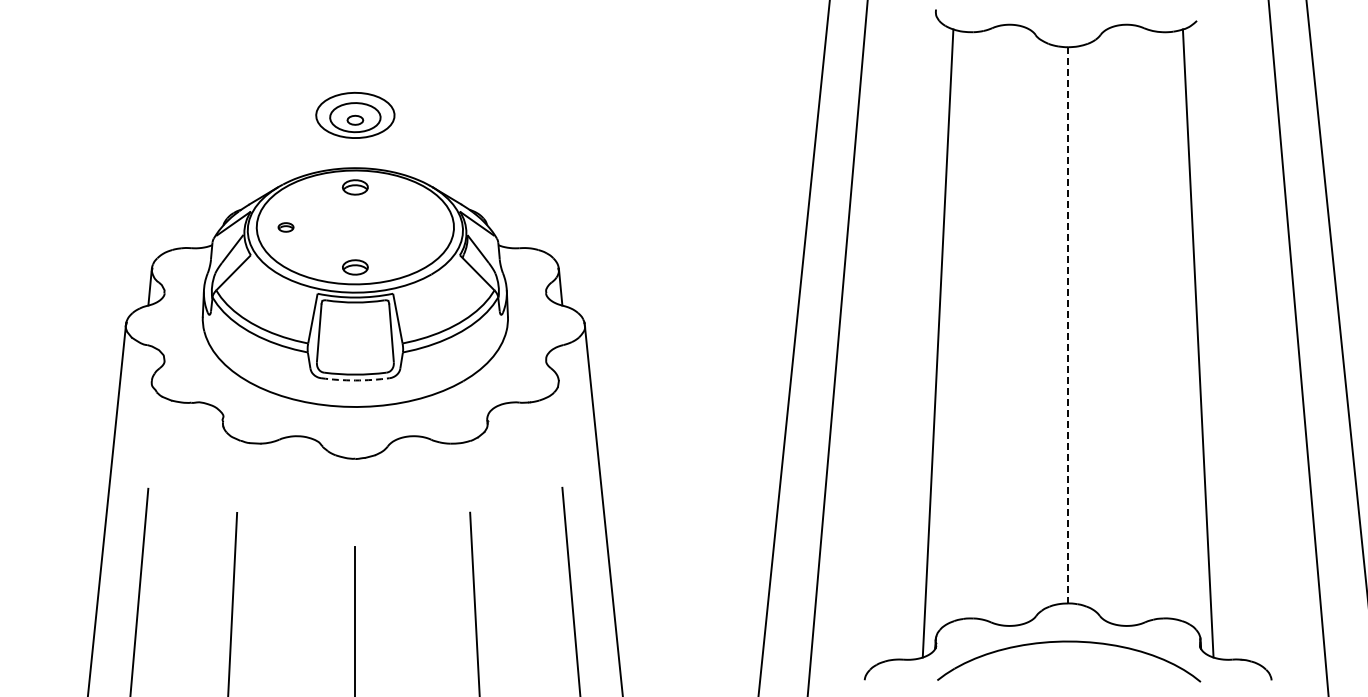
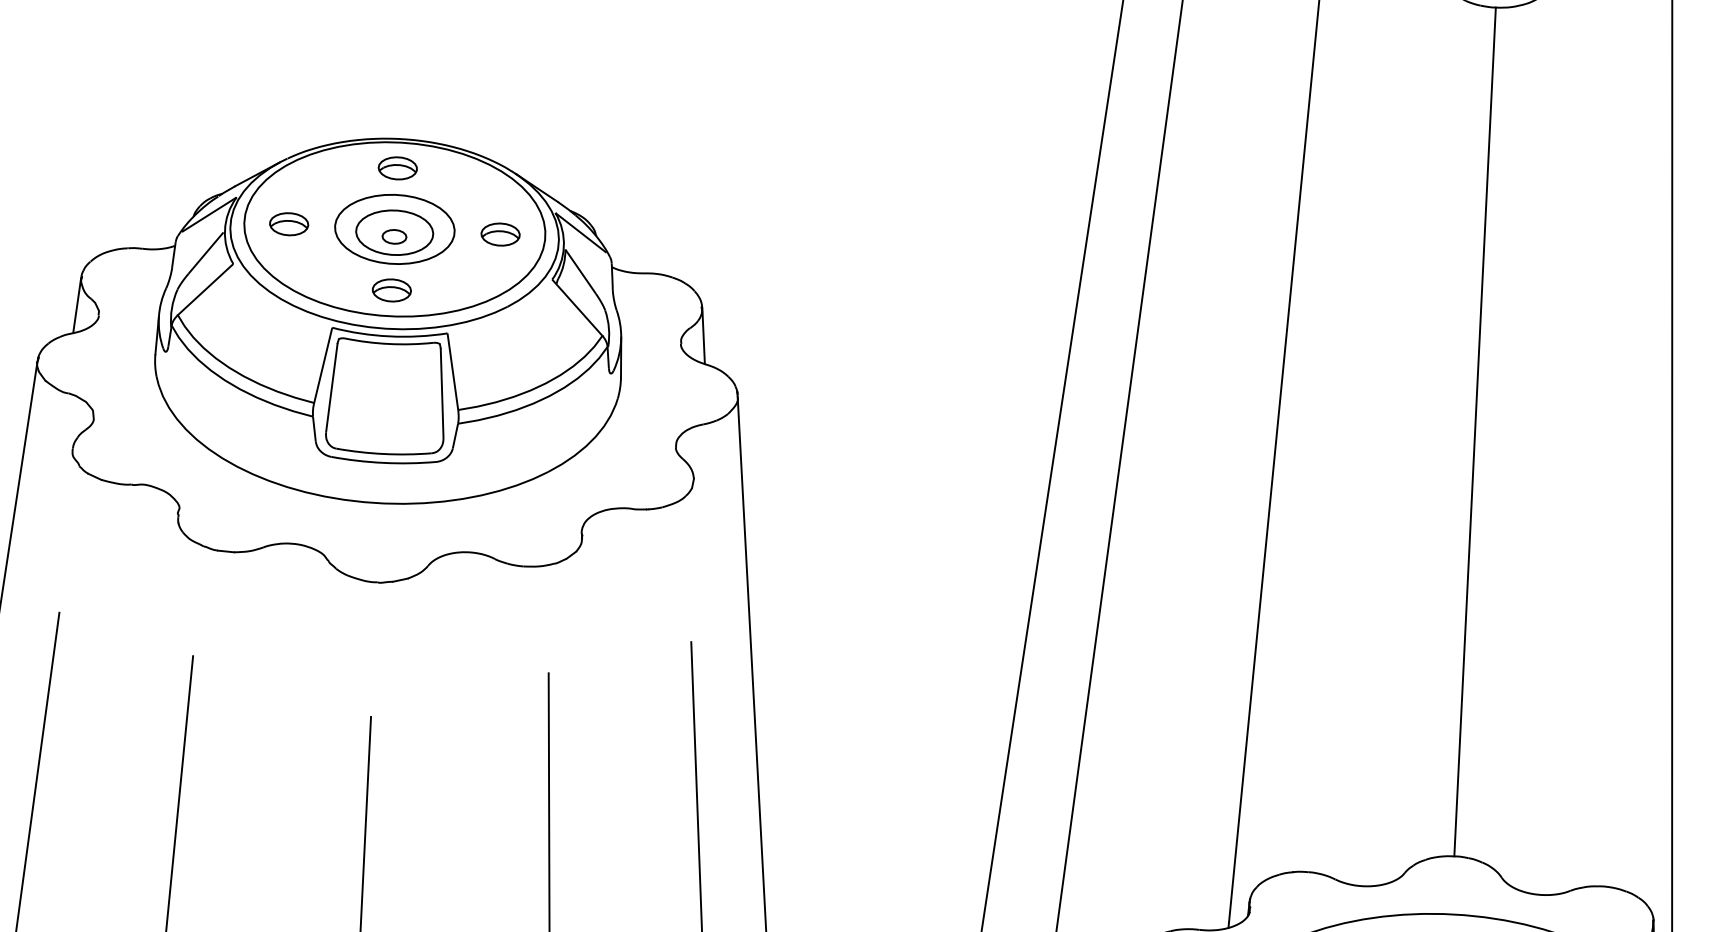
part: (355, 115) -> (395, 229), moved
part: (285, 227) -> (288, 224), size x1.67
part: (424, 227) -> (500, 234), added
line: (1068, 325) -> (1475, 432), dashed -> solid
arc: (355, 380) -> (383, 462), dashed -> solid

